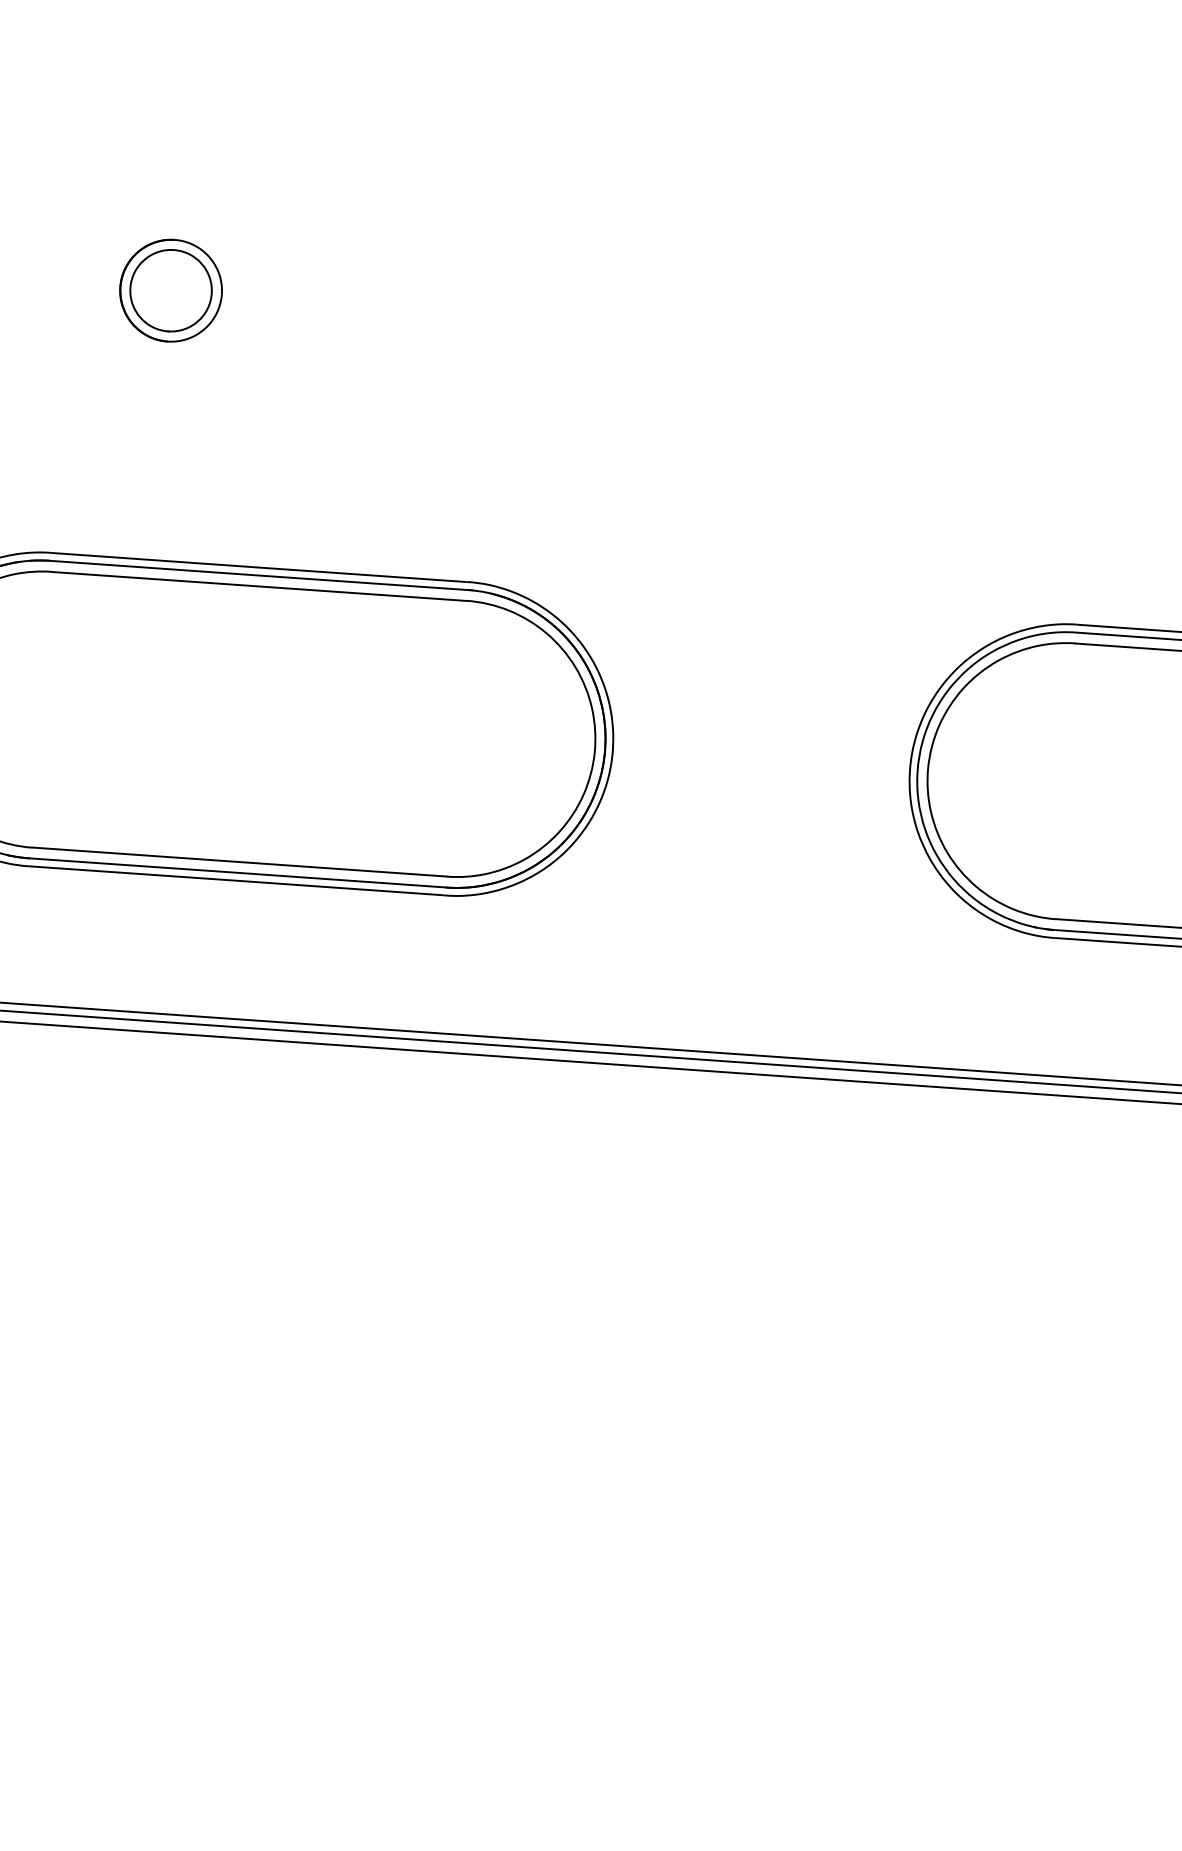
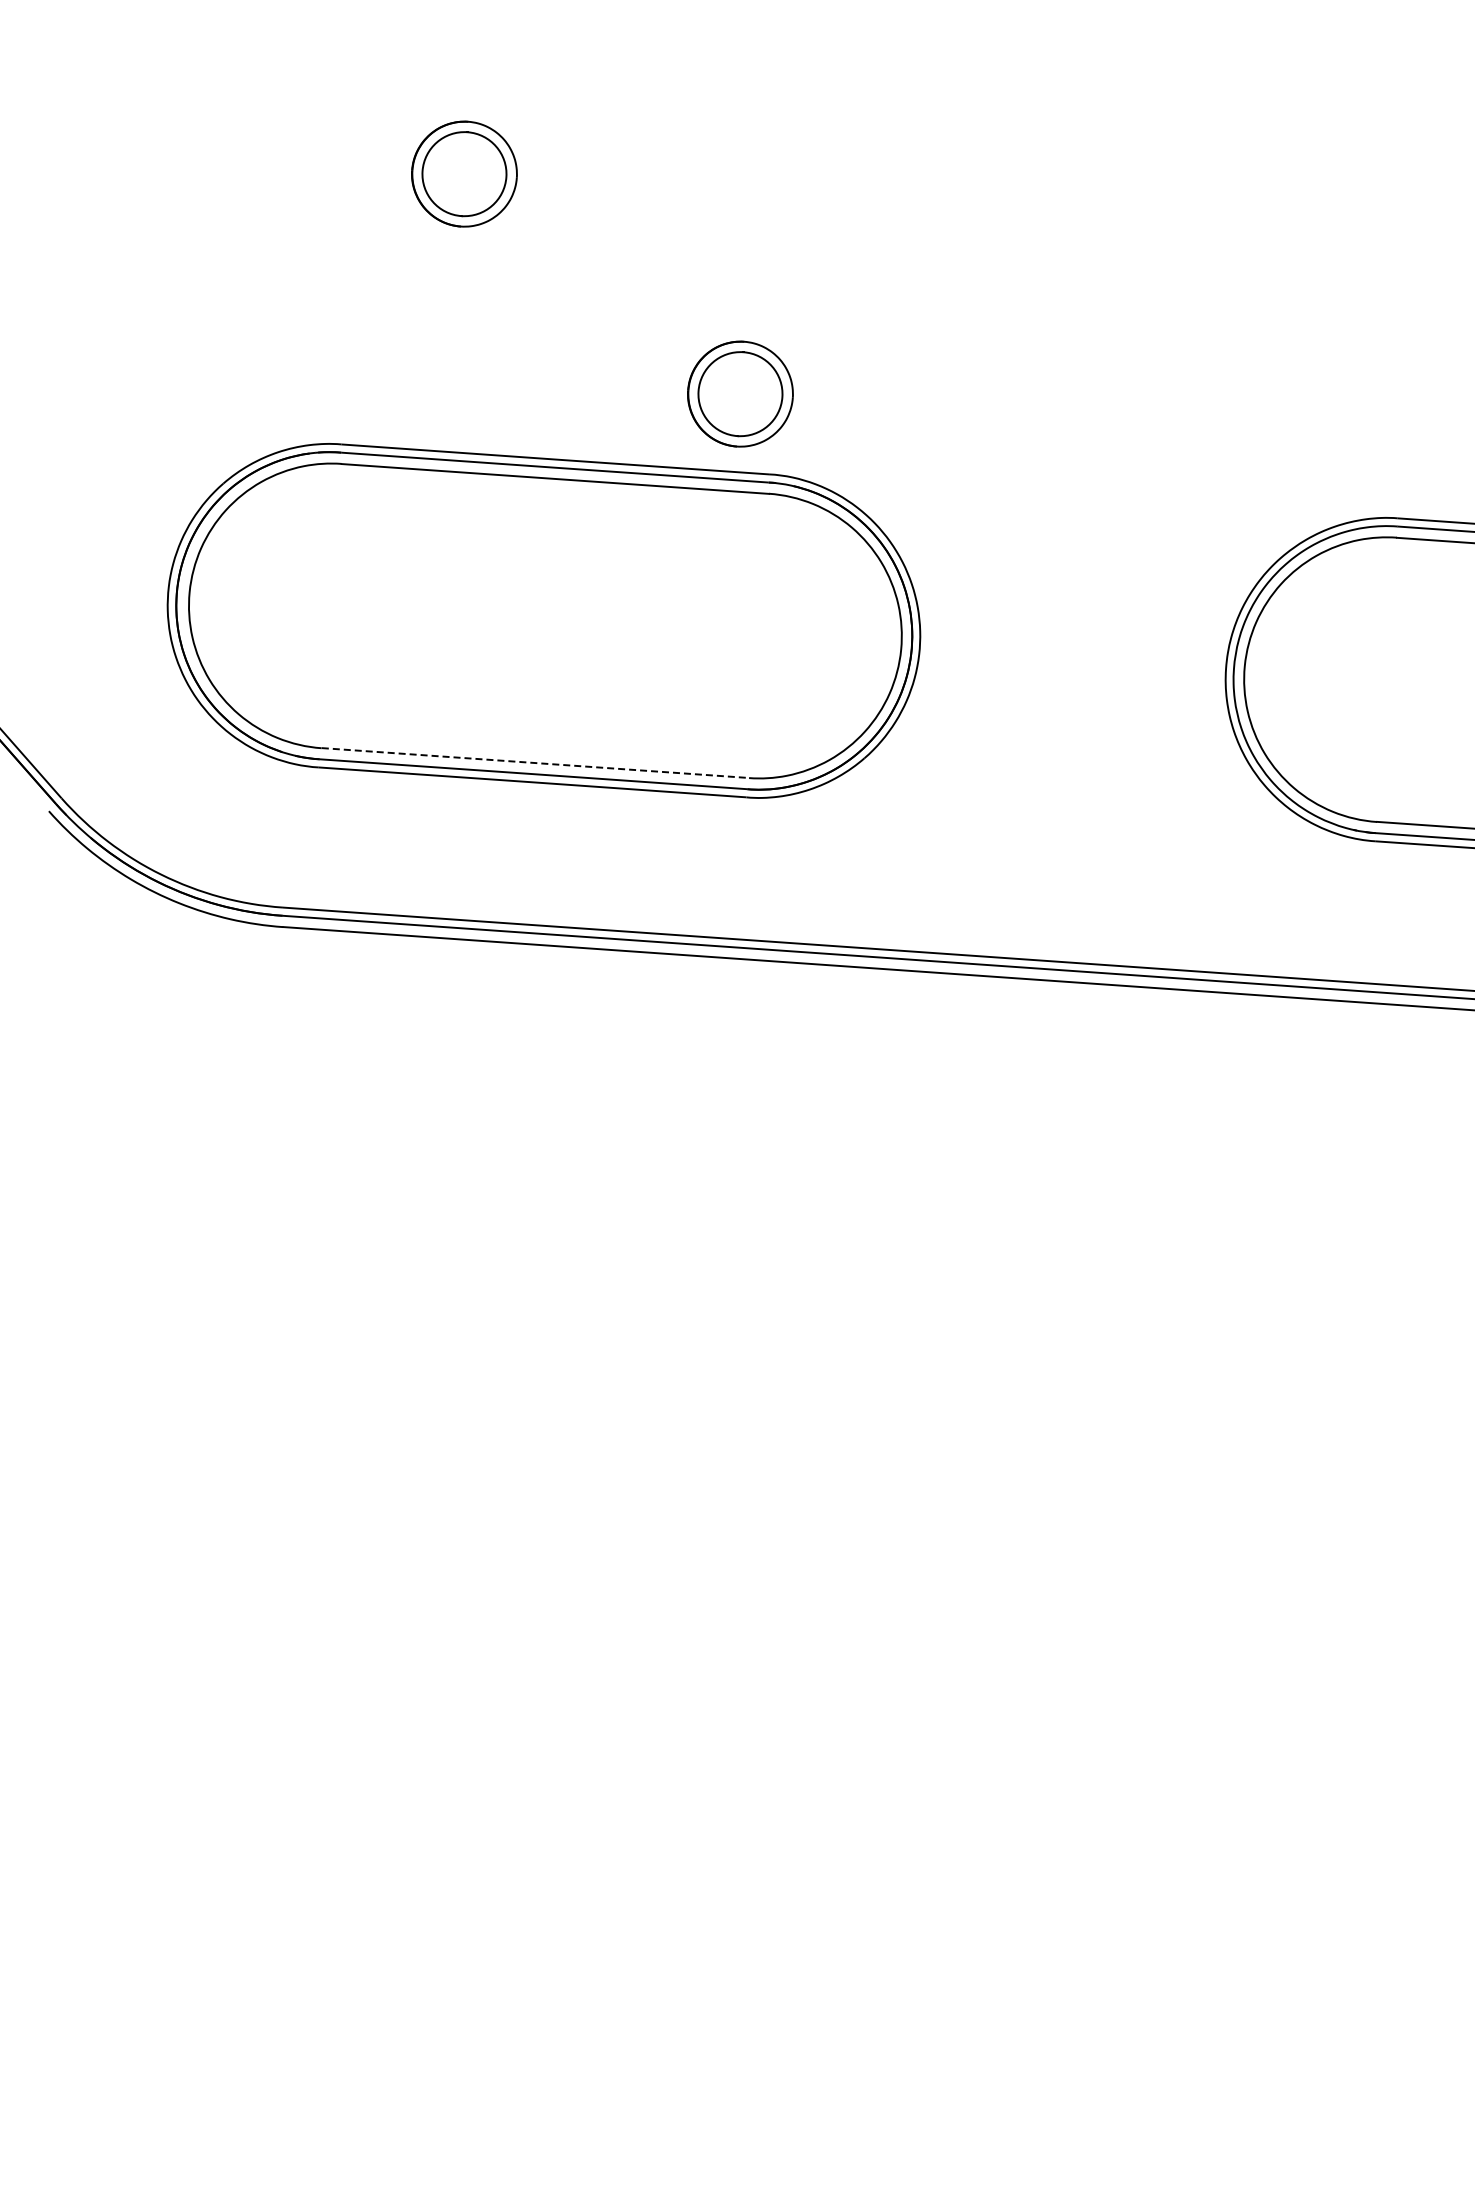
part: (438, 503) -> (740, 393), added
line: (239, 862) -> (535, 763), solid -> dashed

